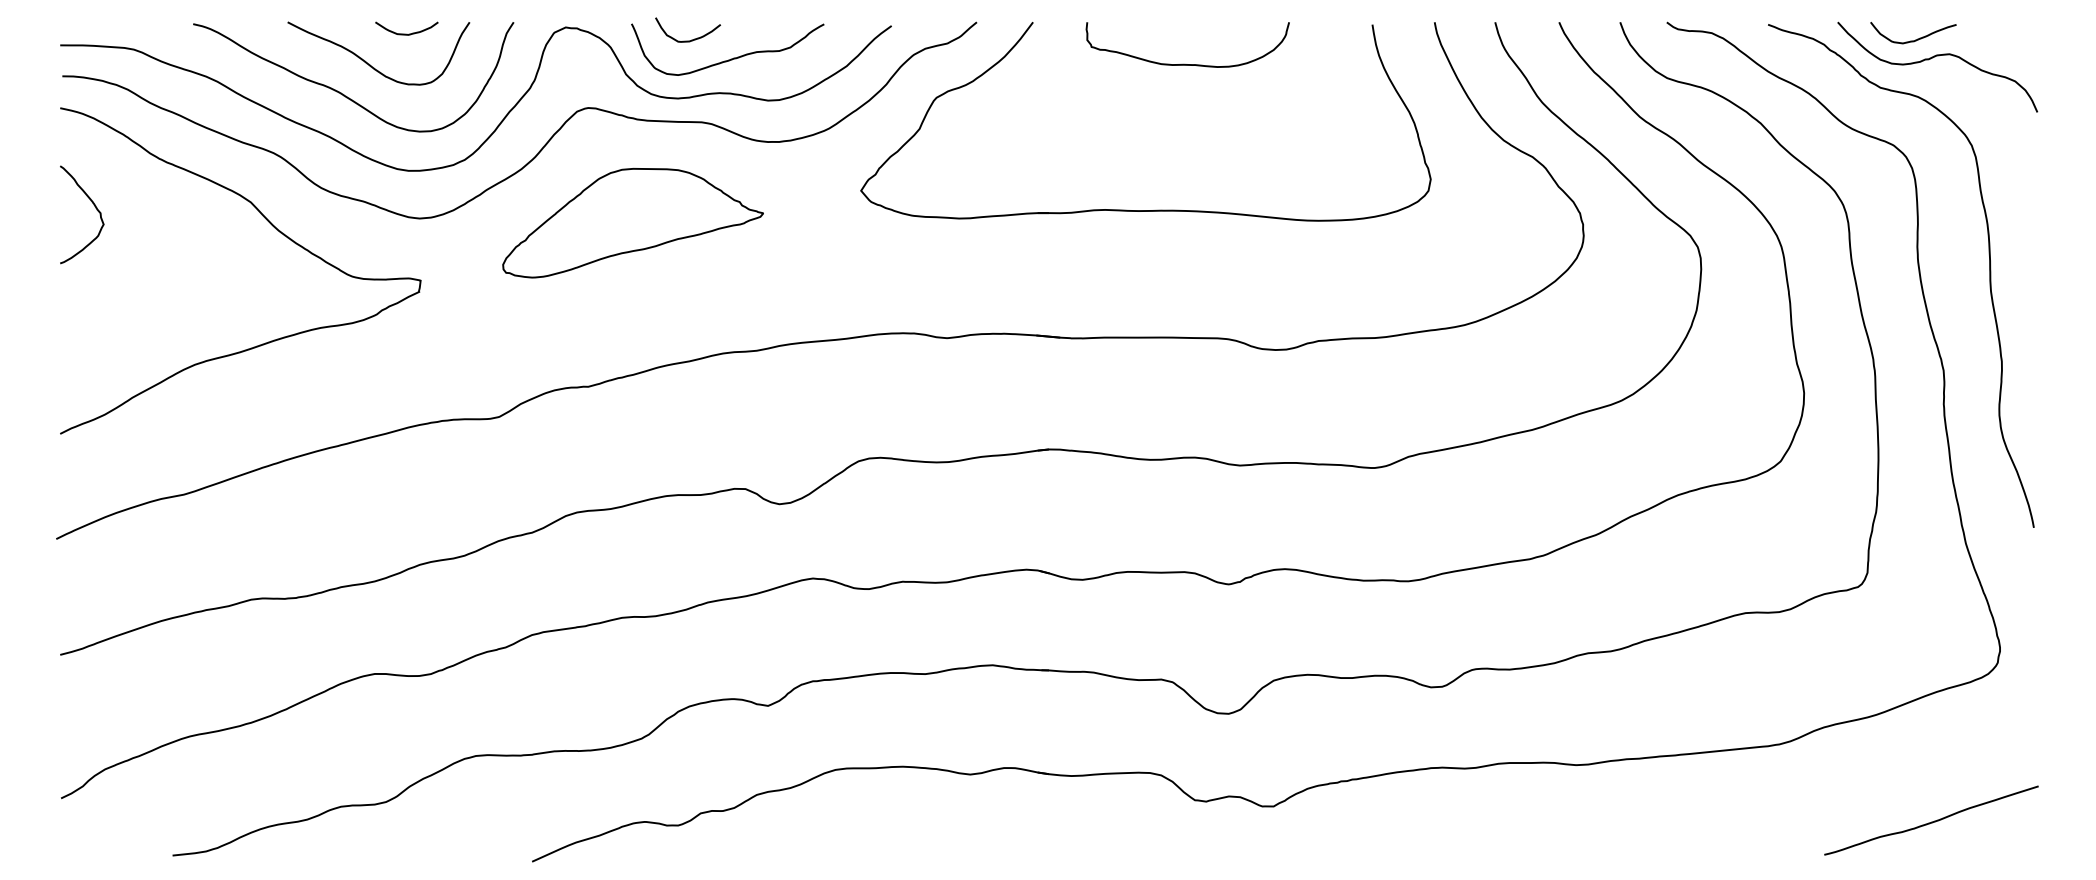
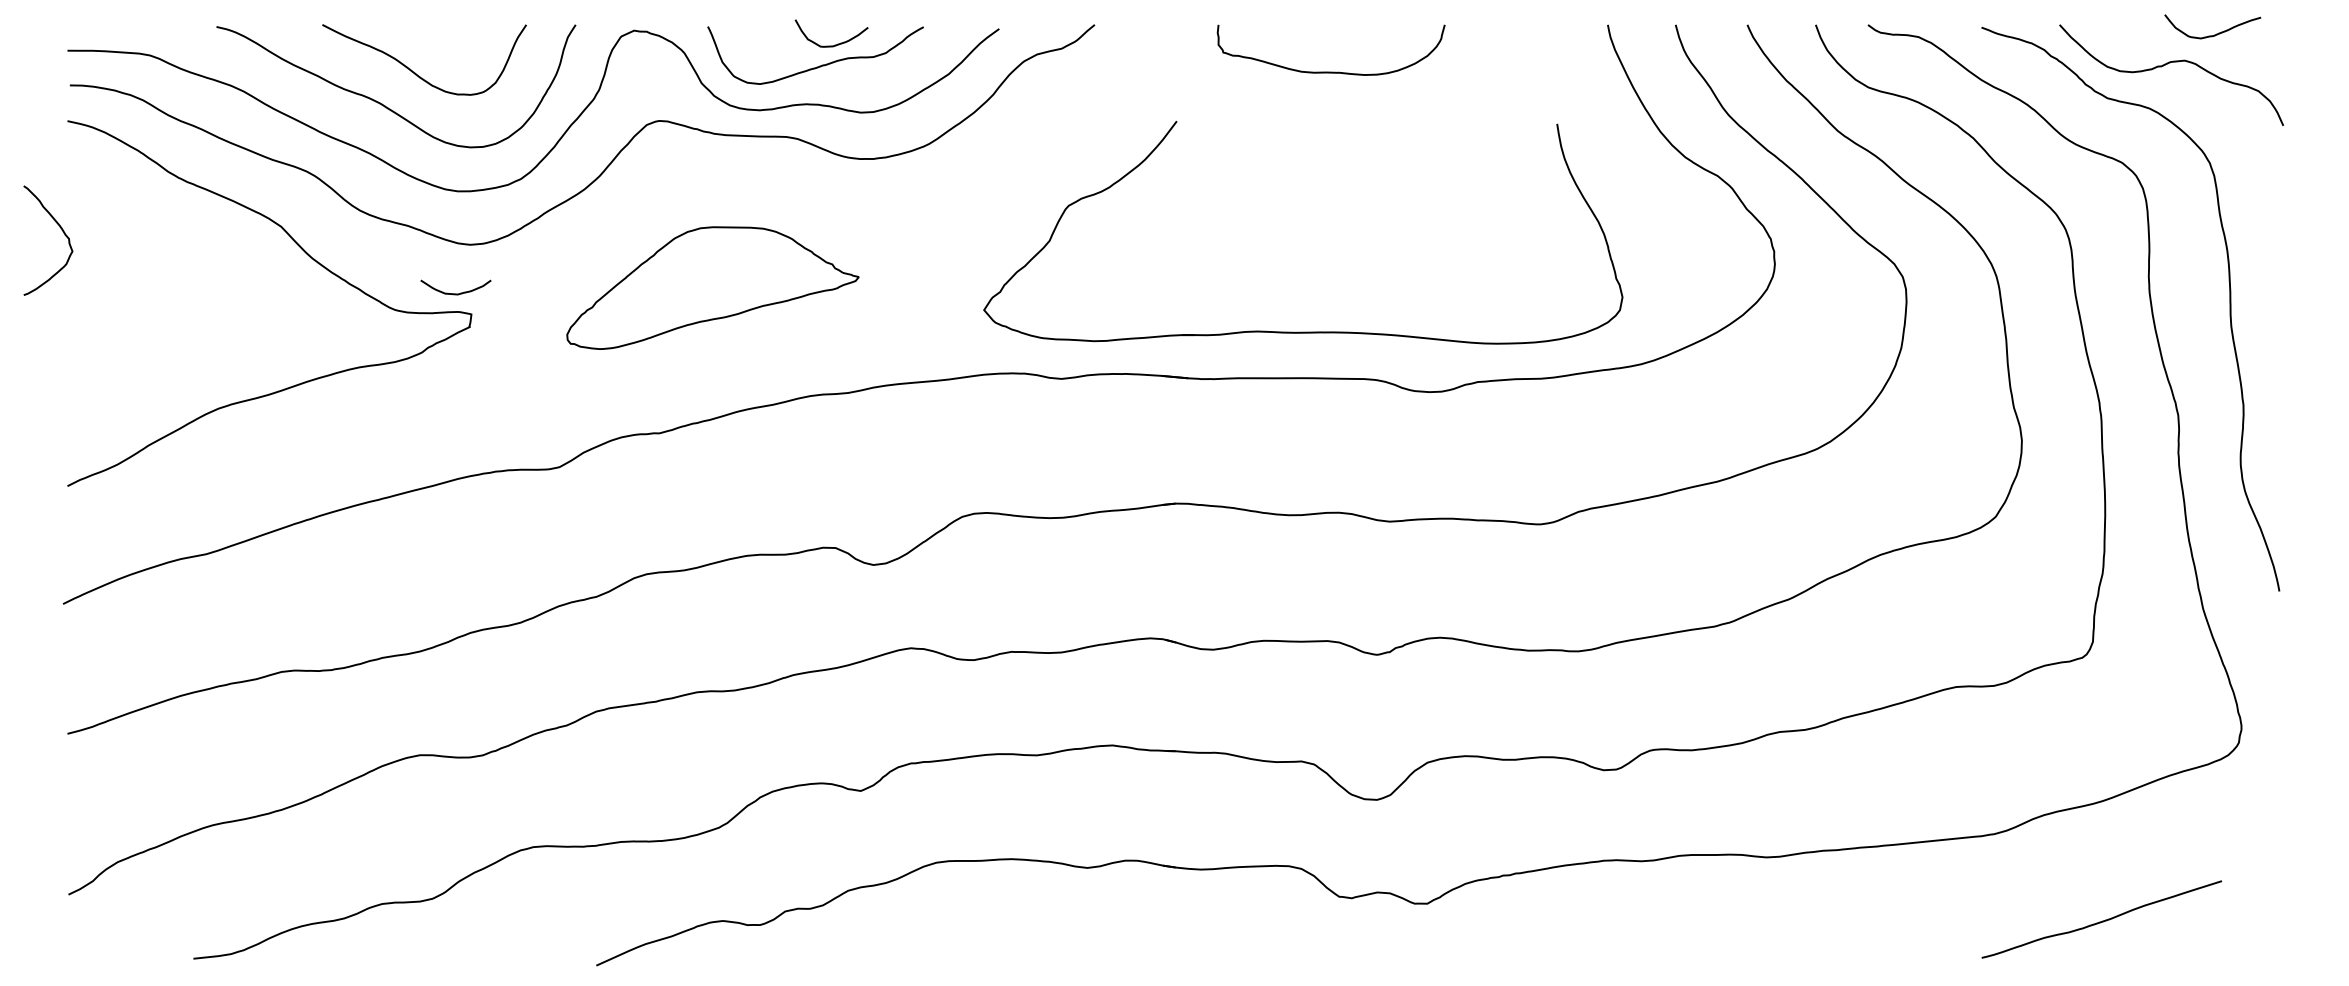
curve: (406, 33) -> (455, 292), moved
curve: (691, 39) -> (835, 44), moved
curve: (1915, 39) -> (2215, 34), moved
curve: (93, 205) -> (61, 230), moved
part: (1156, 209) -> (1315, 331), moved
part: (632, 223) -> (712, 288), moved
curve: (1931, 821) -> (2101, 920), moved

